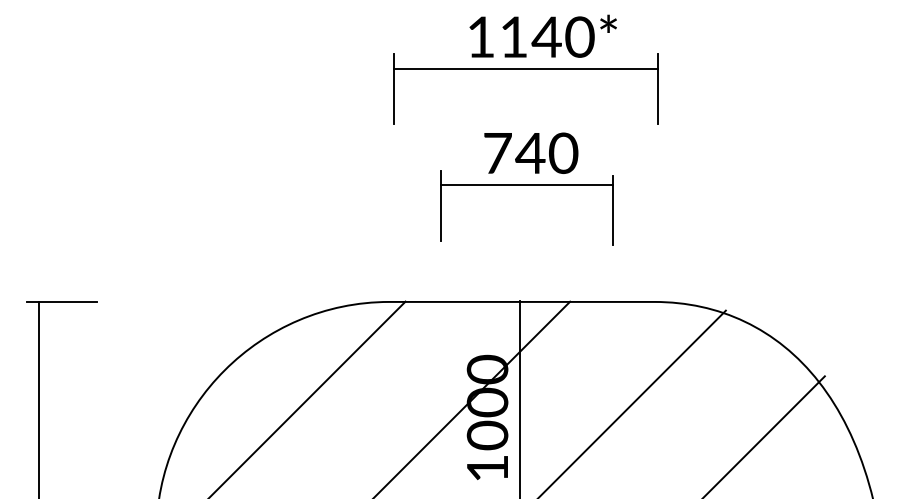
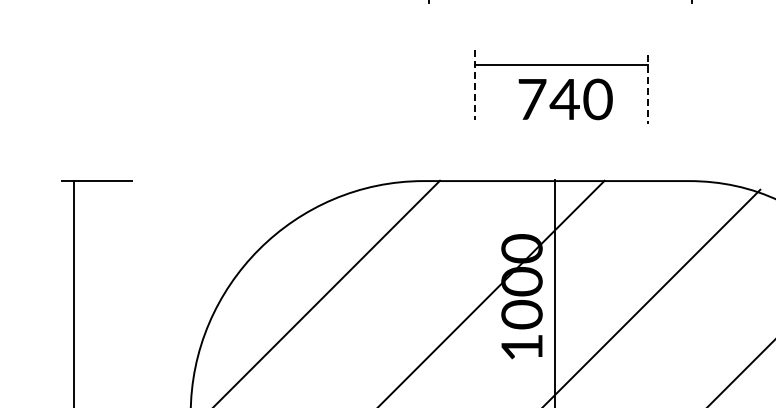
text: (531, 152) -> (565, 98), moved
line: (440, 206) -> (474, 85), solid -> dashed
line: (613, 210) -> (647, 89), solid -> dashed

